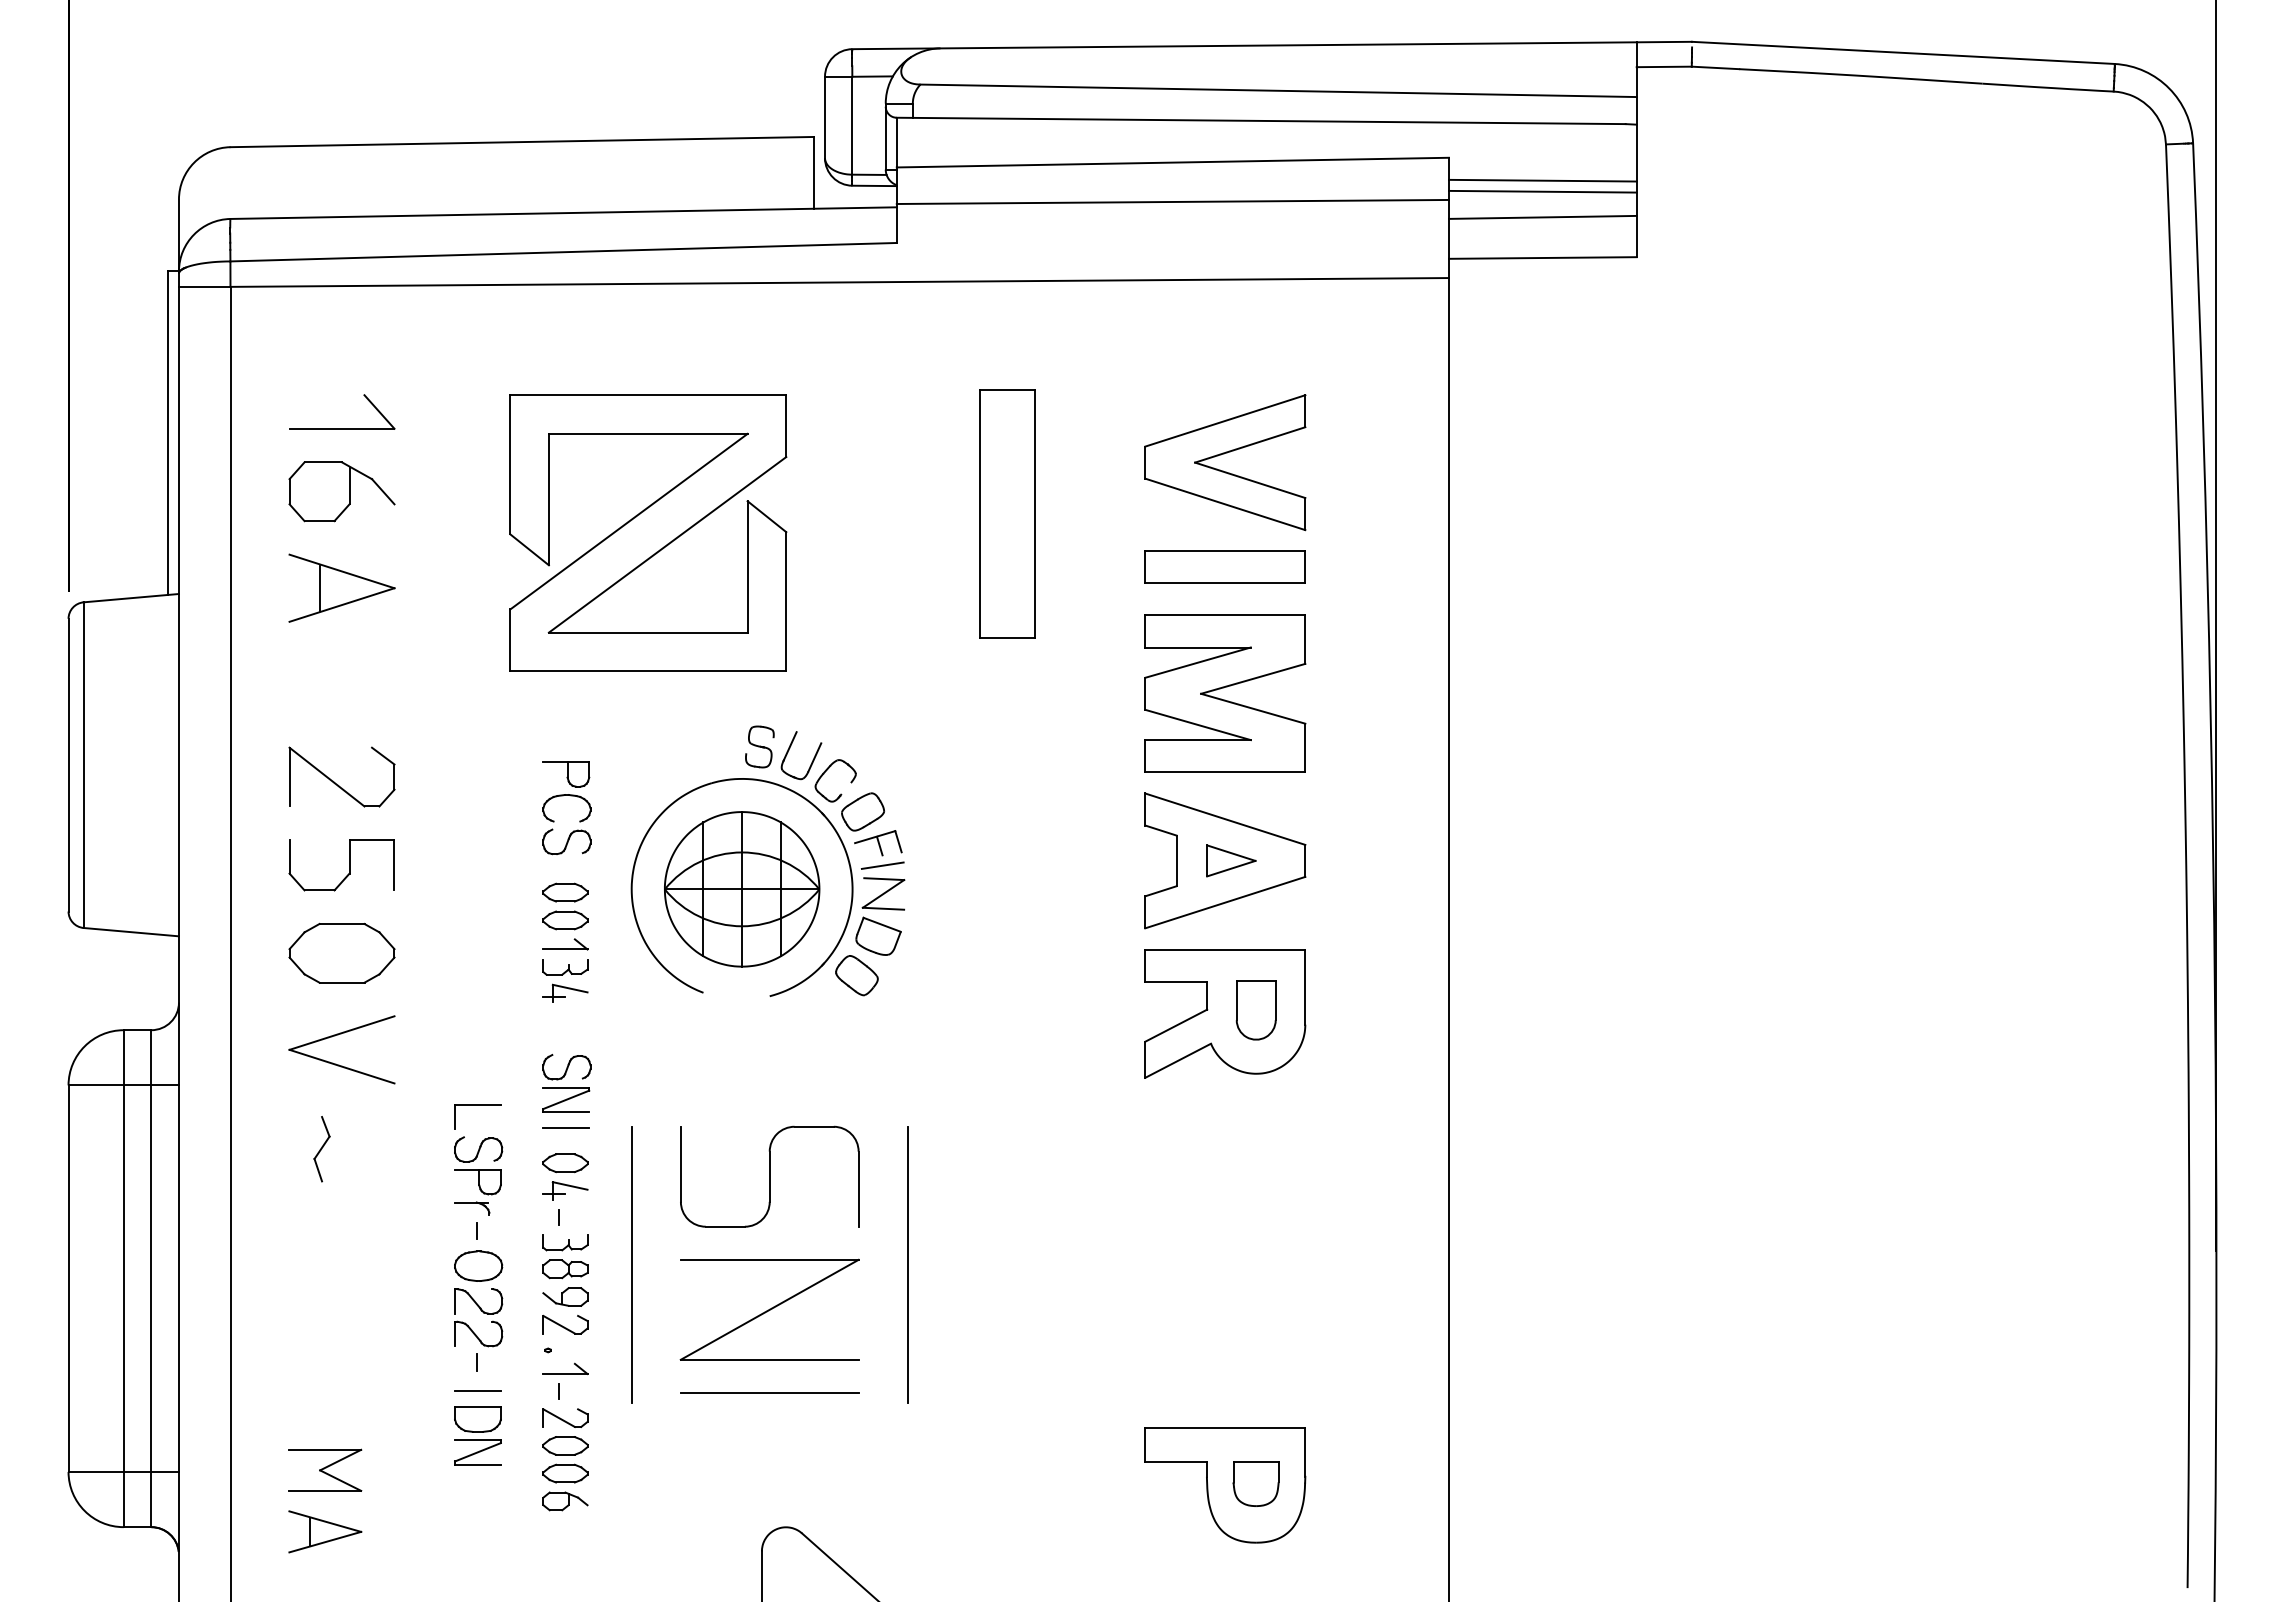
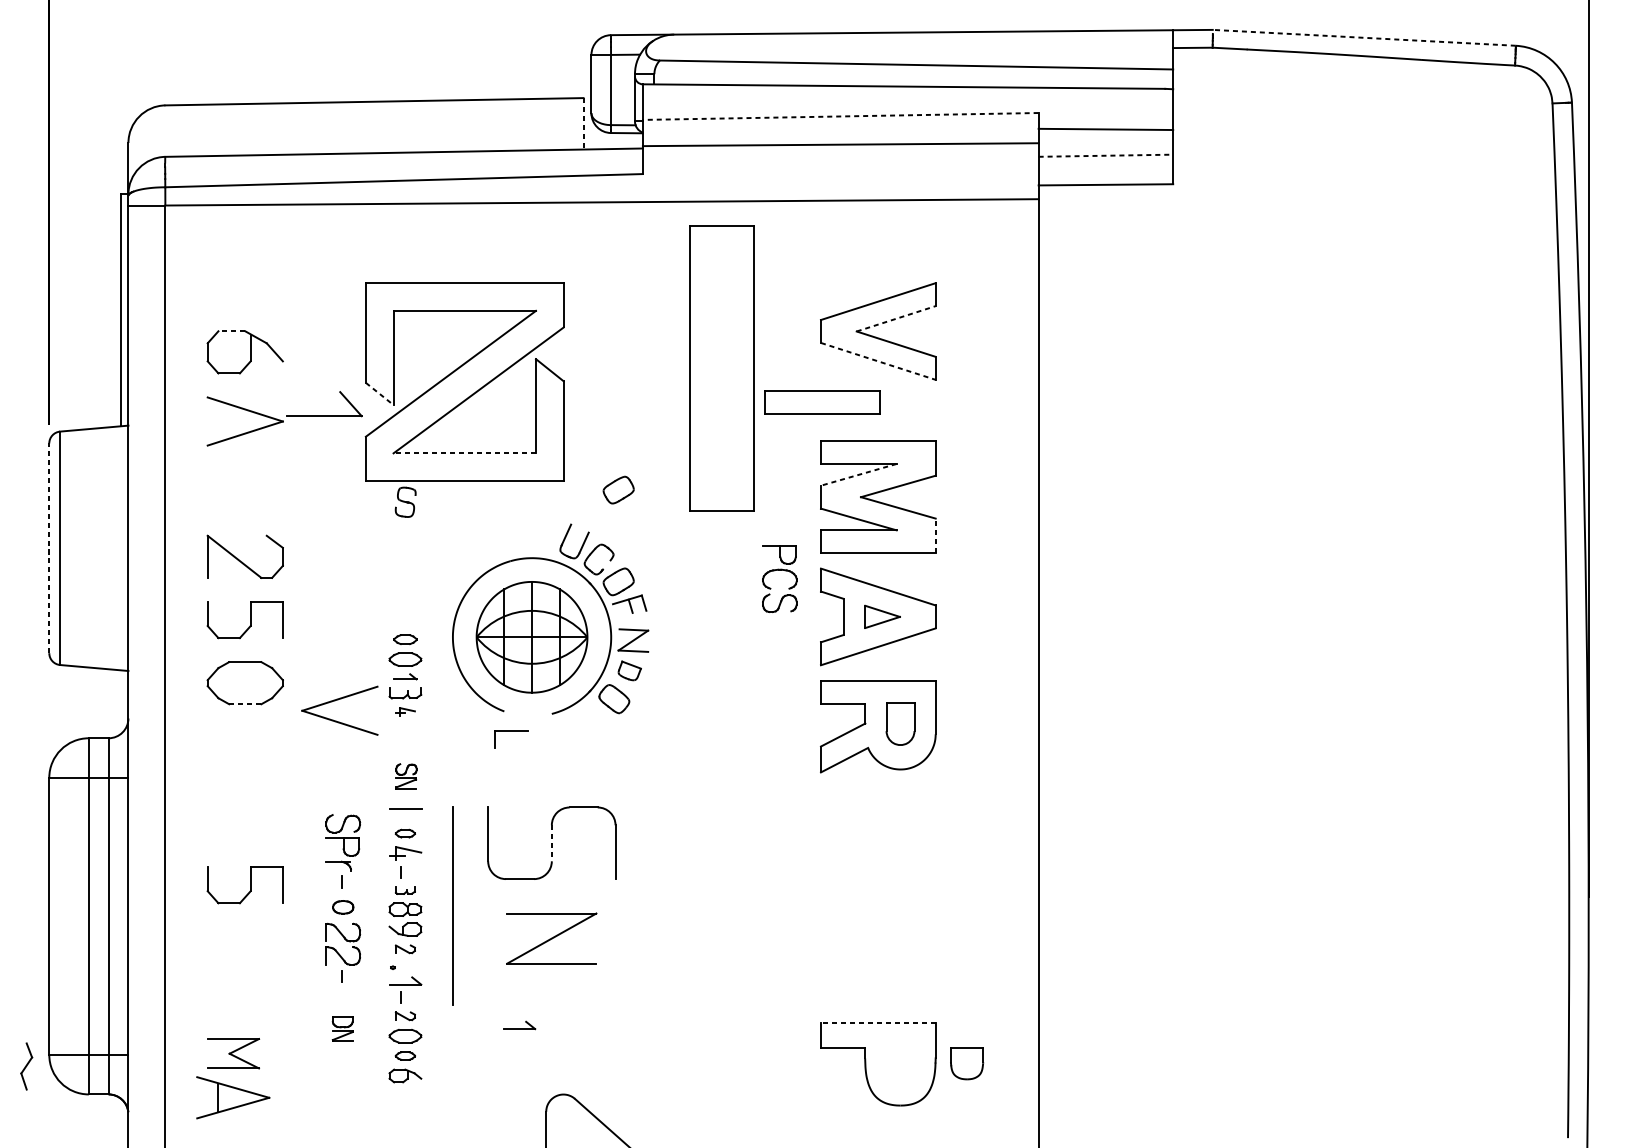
line: (1903, 52) -> (1364, 37), solid -> dashed
line: (1172, 162) -> (840, 116), solid -> dashed
line: (813, 172) -> (583, 123), solid -> dashed
line: (1542, 191) -> (1105, 137), removed
line: (1542, 217) -> (1105, 155), solid -> dashed
part: (342, 428) -> (324, 415), moved
line: (1250, 444) -> (896, 318), solid -> dashed
line: (323, 462) -> (232, 331), solid -> dashed
line: (1225, 504) -> (878, 361), solid -> dashed
part: (1007, 513) -> (722, 367), size x1.6
line: (529, 549) -> (379, 393), solid -> dashed
part: (1224, 566) -> (821, 401), moved
line: (319, 587) -> (229, 420), removed
line: (647, 632) -> (464, 453), solid -> dashed
line: (1198, 662) -> (859, 474), solid -> dashed
part: (863, 683) -> (619, 489), added
part: (759, 746) -> (405, 501), moved
line: (1305, 747) -> (935, 535), solid -> dashed
line: (68, 764) -> (49, 547), solid -> dashed
part: (563, 796) -> (777, 570), moved
line: (882, 865) -> (632, 620), removed
part: (565, 892) -> (405, 639), size x0.7
part: (878, 935) -> (629, 670), size x0.7
part: (565, 944) -> (405, 676), size x0.7
line: (341, 982) -> (244, 704), solid -> dashed
part: (565, 992) -> (405, 711), size x0.6
part: (338, 1035) -> (337, 700), moved
part: (566, 1083) -> (406, 776), size x0.6
part: (477, 1105) -> (510, 731), moved
part: (321, 1149) -> (26, 1066), moved
part: (565, 1163) -> (405, 833), size x0.6
line: (769, 1177) -> (551, 843), solid -> dashed
part: (349, 1235) -> (250, 885), added
part: (565, 1242) -> (405, 890), size x0.6
line: (907, 1264) -> (650, 906), removed
part: (478, 1265) -> (343, 906), size x0.6
part: (769, 1309) -> (551, 938), size x0.7
part: (565, 1324) -> (405, 949), size x0.6
line: (477, 1391) -> (342, 997), removed
line: (769, 1392) -> (551, 997), removed
part: (565, 1417) -> (405, 1015), size x0.6
line: (1224, 1427) -> (877, 1023), solid -> dashed
part: (724, 1430) -> (519, 1025), added
part: (477, 1435) -> (342, 1028), size x0.6
part: (565, 1473) -> (405, 1055), size x0.6
part: (1255, 1483) -> (966, 1063), moved
part: (325, 1531) -> (233, 1097), size x1.4

